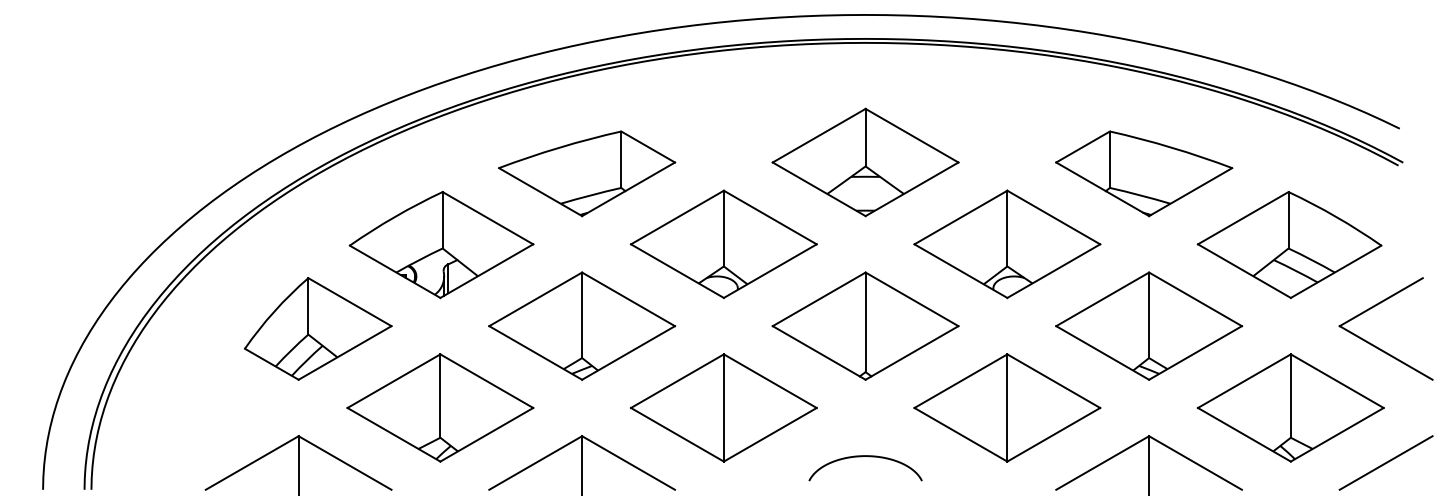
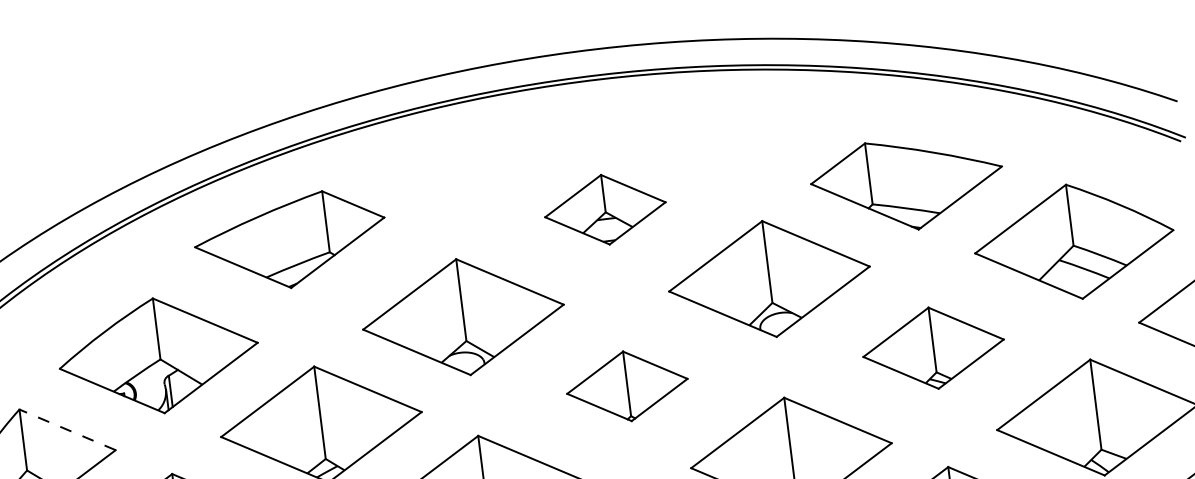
part: (865, 162) -> (605, 209), size x0.6
part: (587, 173) -> (291, 241), moved
line: (349, 302) -> (67, 430), solid -> dashed
part: (865, 325) -> (627, 385), size x0.6
part: (1149, 325) -> (933, 347), size x0.7

